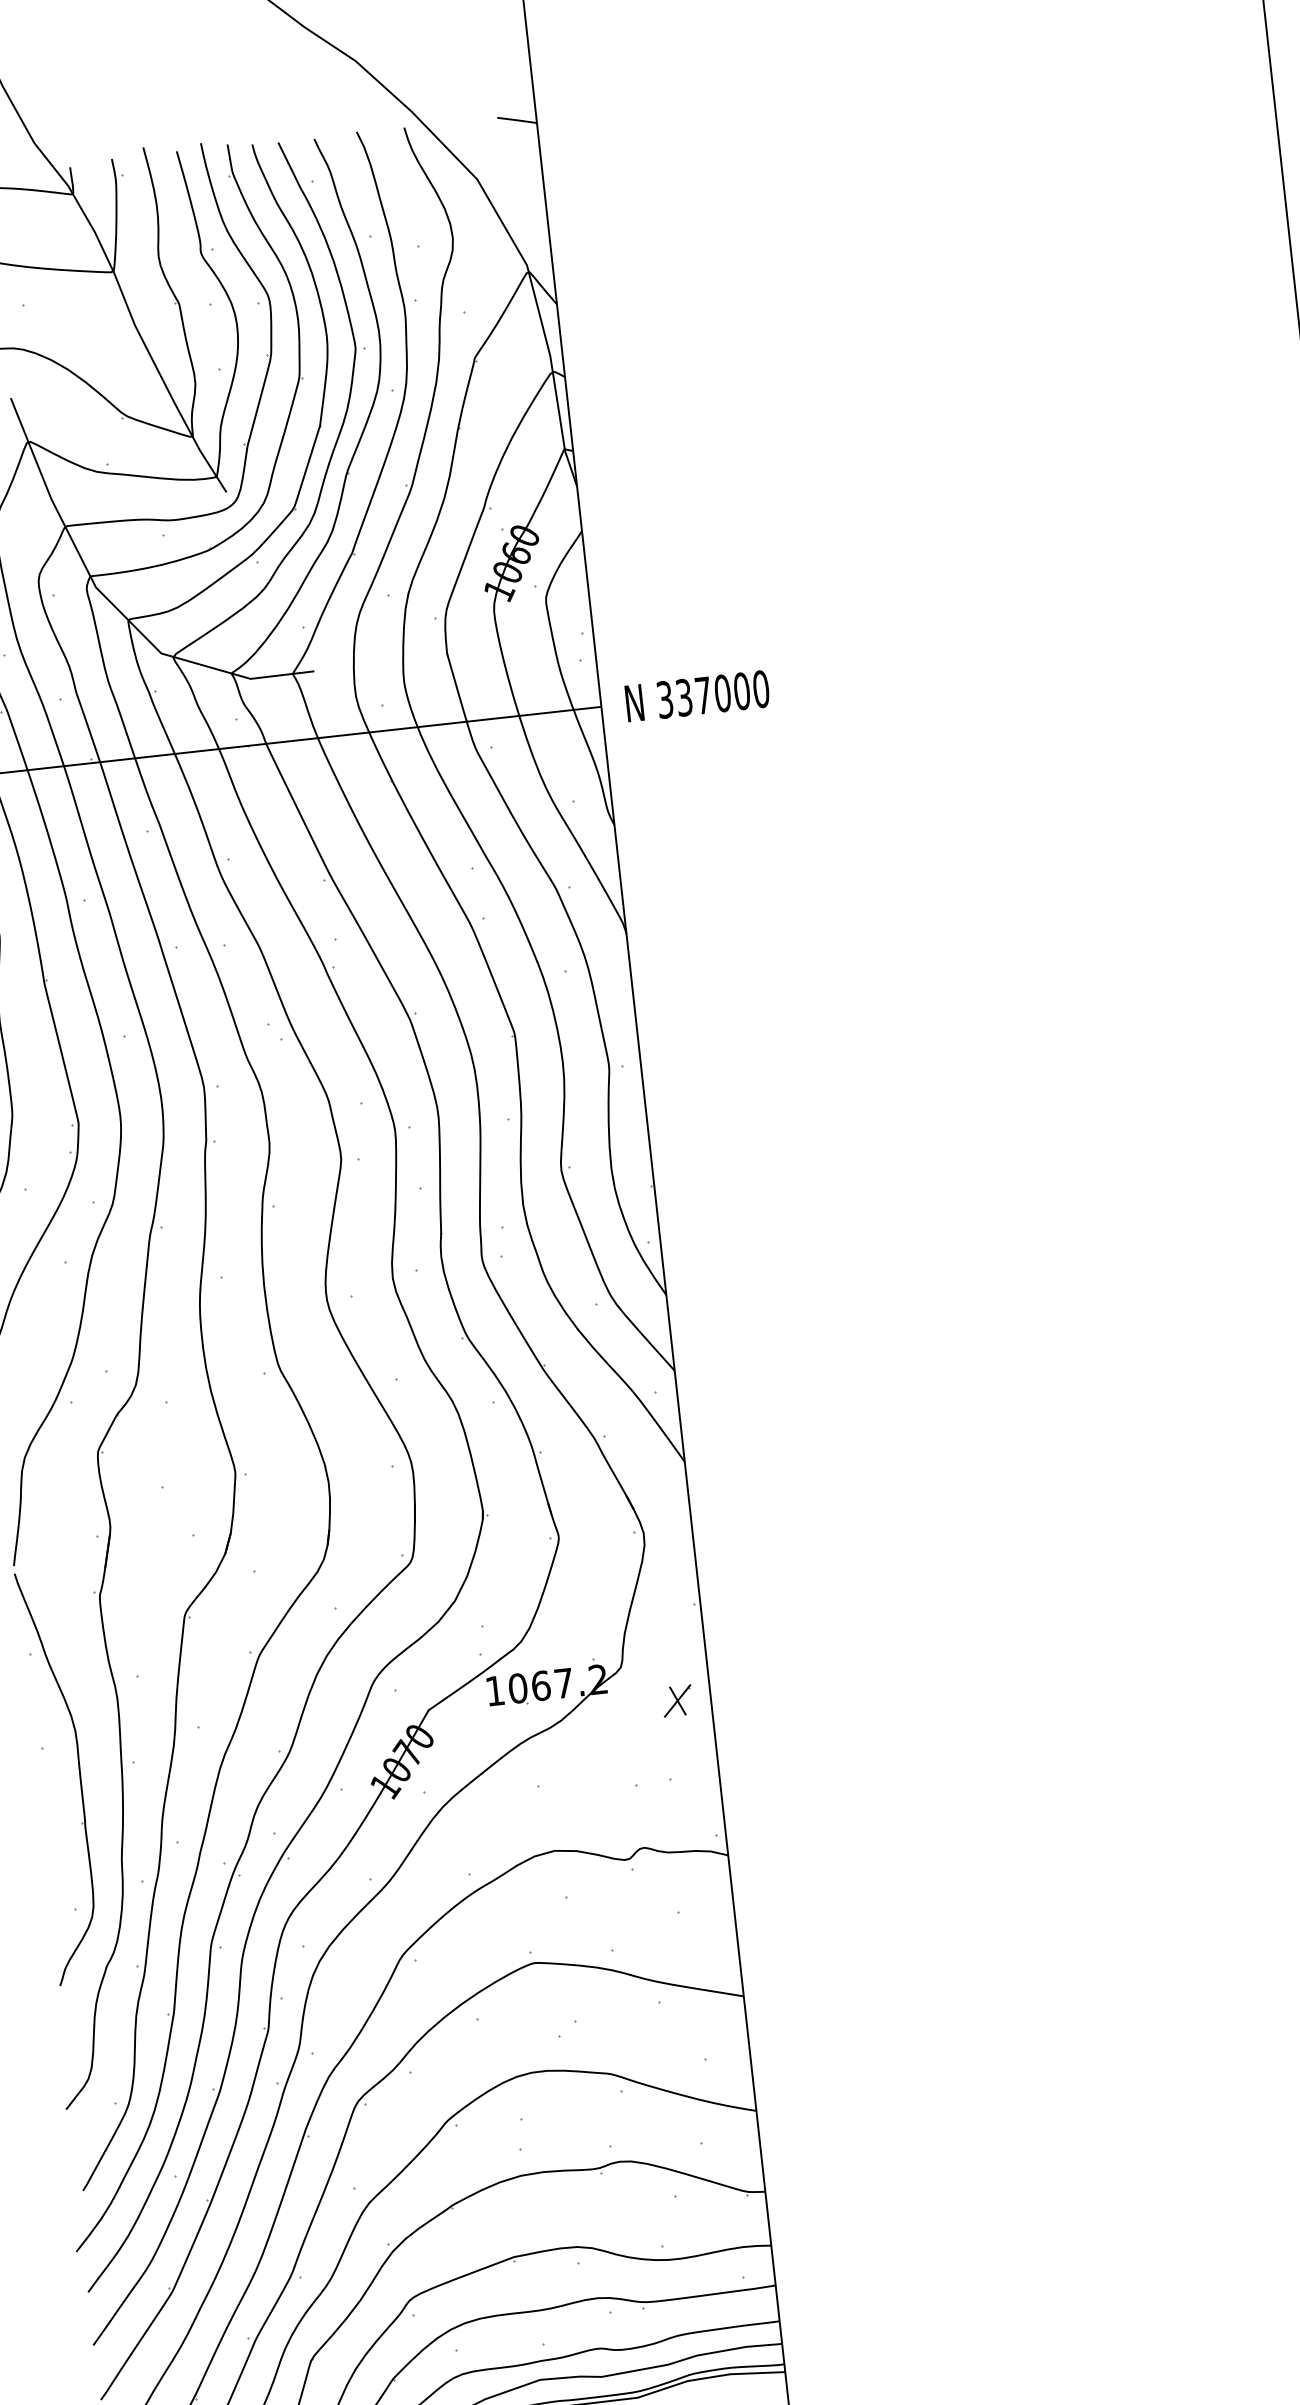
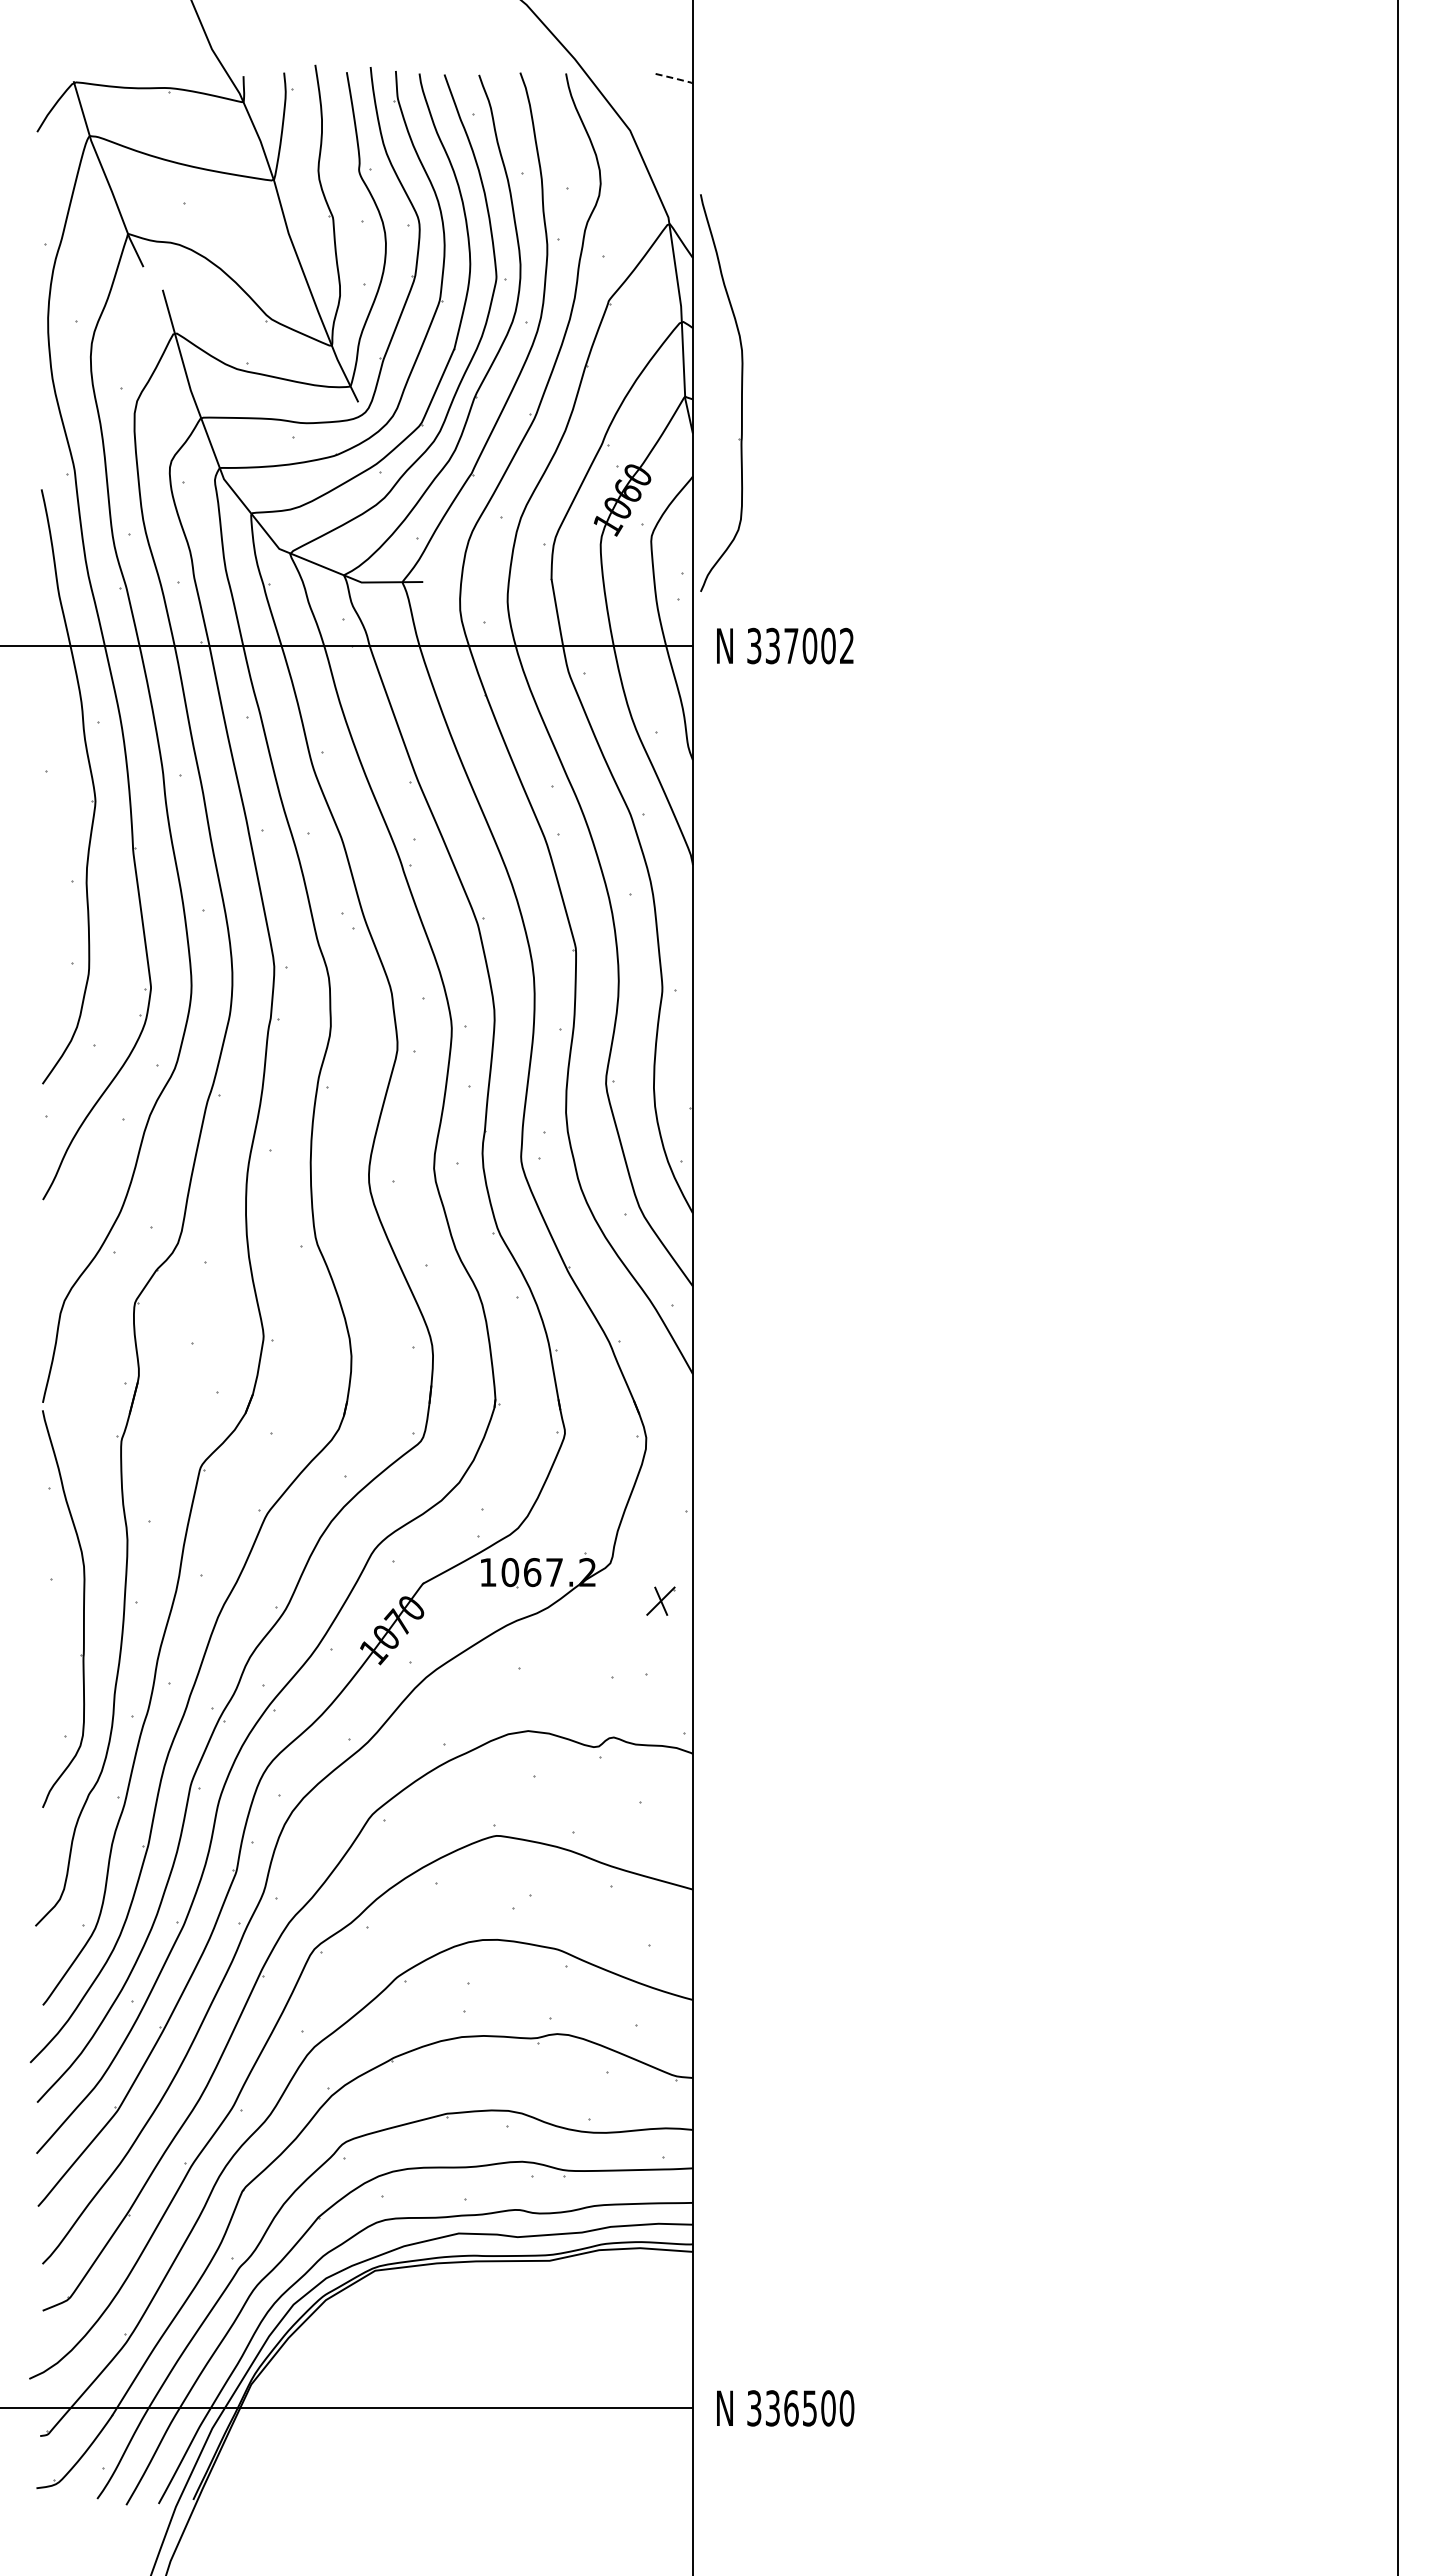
line: (518, 120) -> (675, 78), solid -> dashed
part: (622, 438) -> (741, 392), added
text: (760, 688) -> (846, 645), 337000 -> 337002

